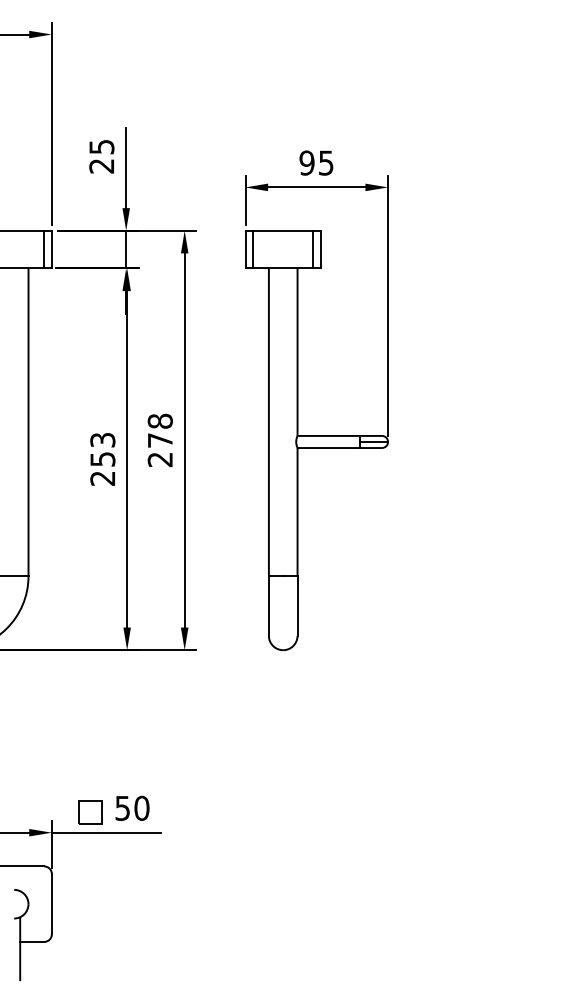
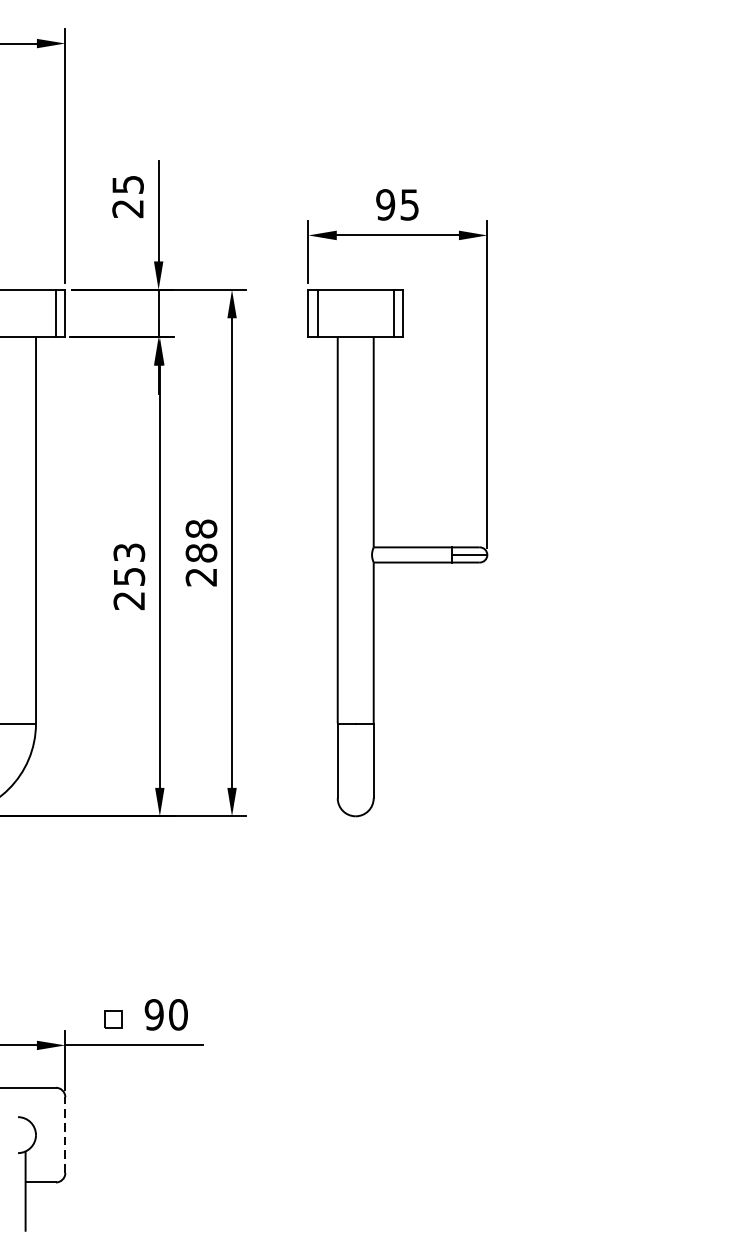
text: (159, 440) -> (200, 553), 278 -> 288
text: (122, 807) -> (153, 1013), 50 -> 90
part: (90, 812) -> (113, 1020), size x0.6
line: (51, 903) -> (64, 1134), solid -> dashed

